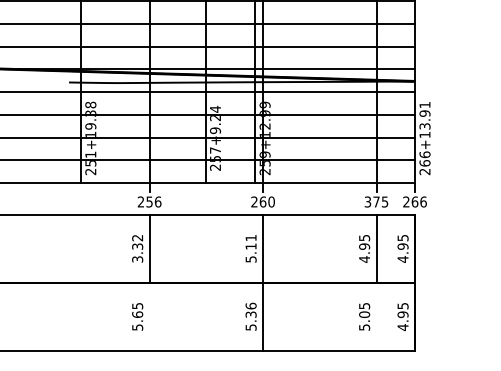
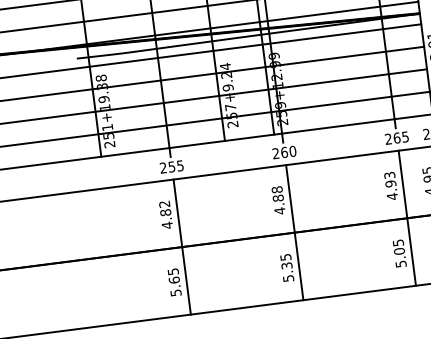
text: (157, 201) -> (179, 165), 256 -> 255
text: (371, 201) -> (391, 138), 375 -> 265
text: (364, 237) -> (389, 174), 4.95 -> 4.93
text: (250, 248) -> (277, 200), 5.11 -> 4.88
text: (137, 252) -> (166, 218), 3.32 -> 4.82
text: (250, 305) -> (285, 256), 5.36 -> 5.35
line: (149, 316) -> (186, 280), added
line: (376, 316) -> (411, 251), added

